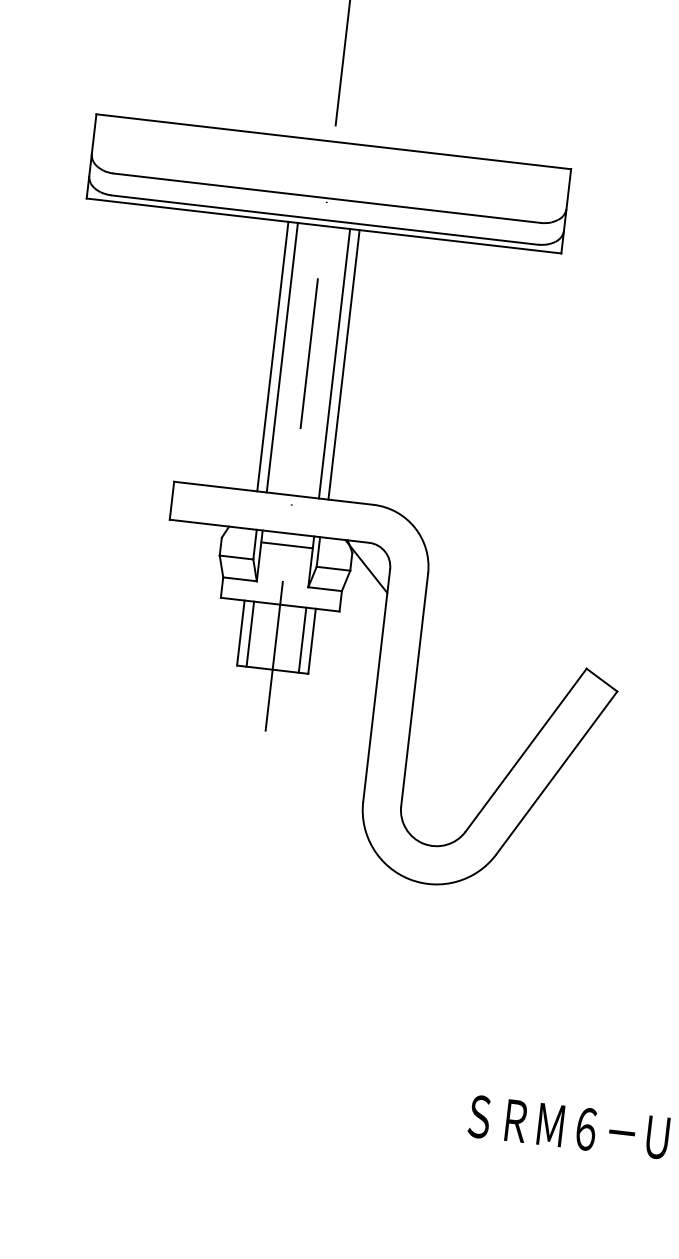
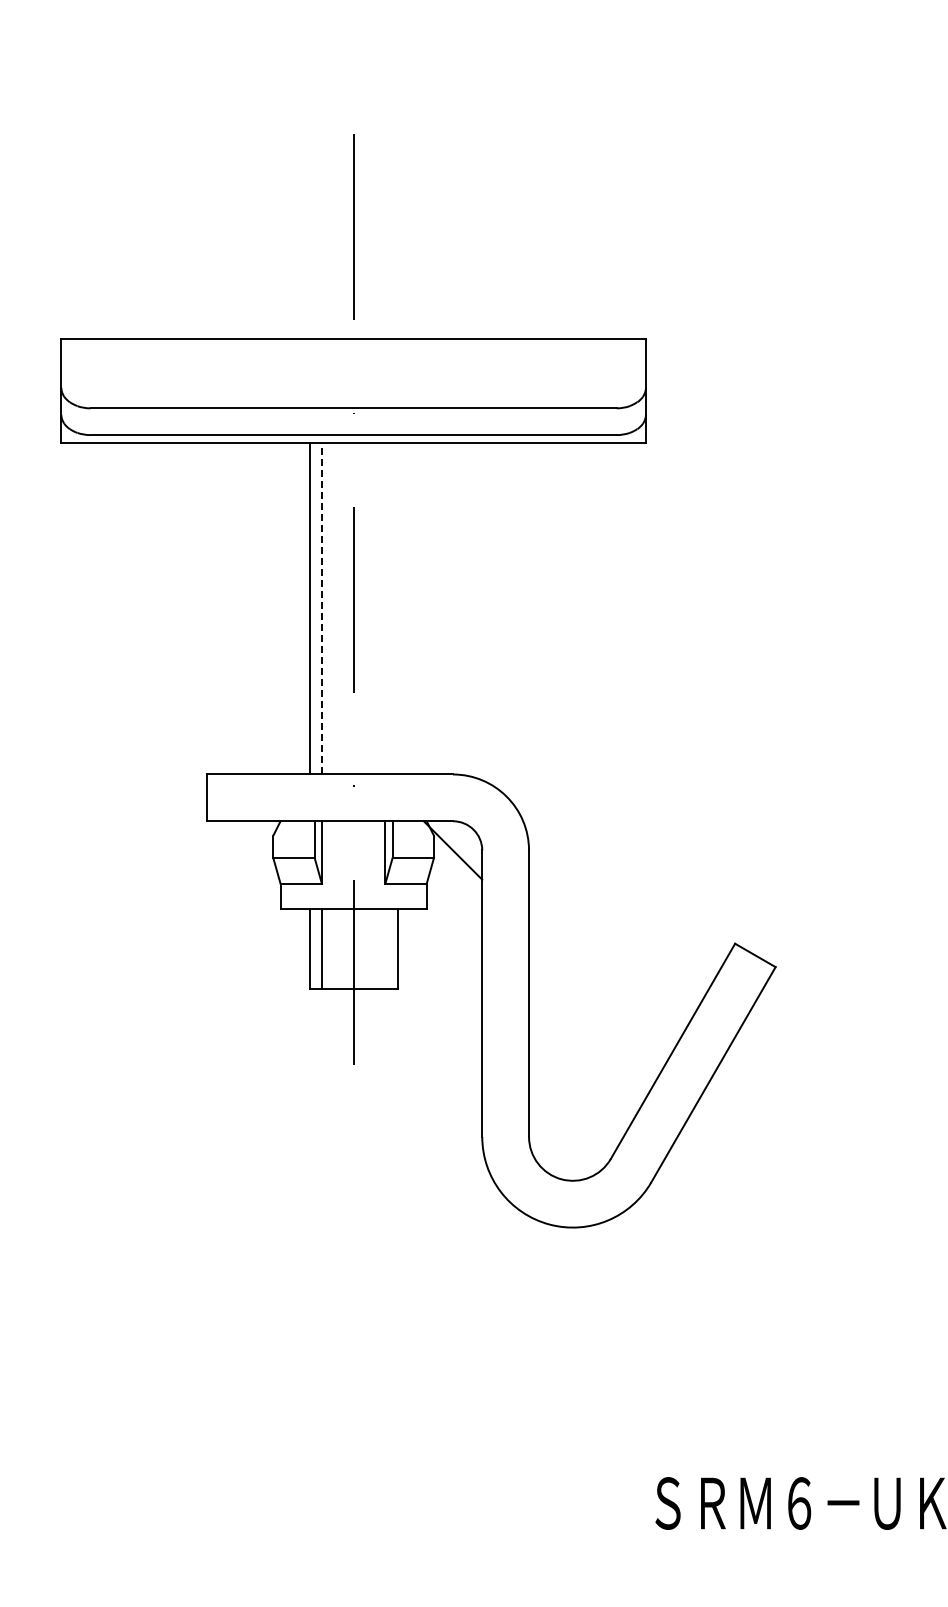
line: (282, 357) -> (321, 608), solid -> dashed
line: (334, 363) -> (385, 608), removed
line: (344, 364) -> (397, 608), removed
line: (286, 545) -> (353, 835), removed
line: (302, 639) -> (385, 948), removed

